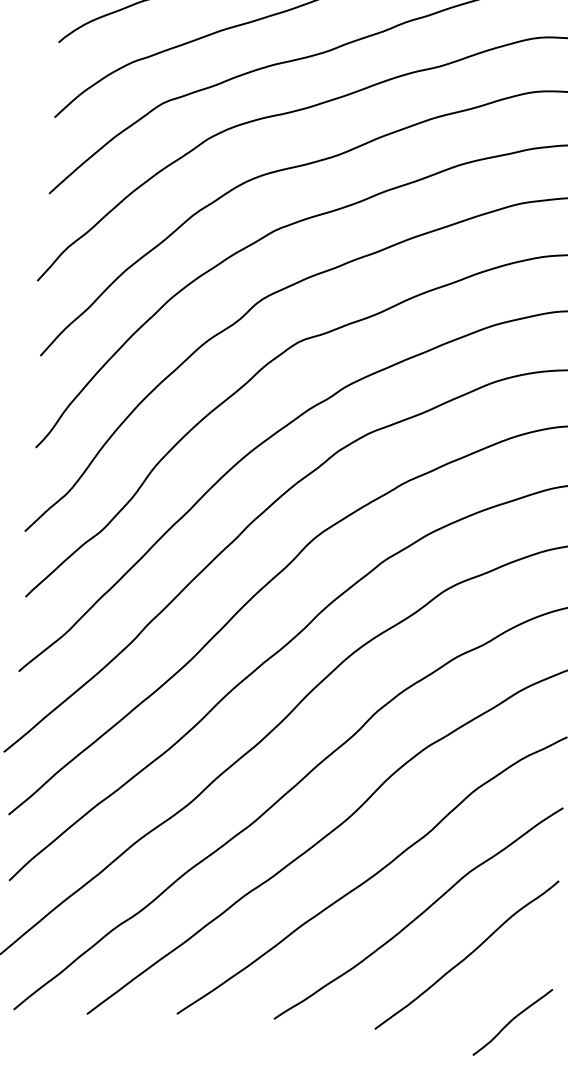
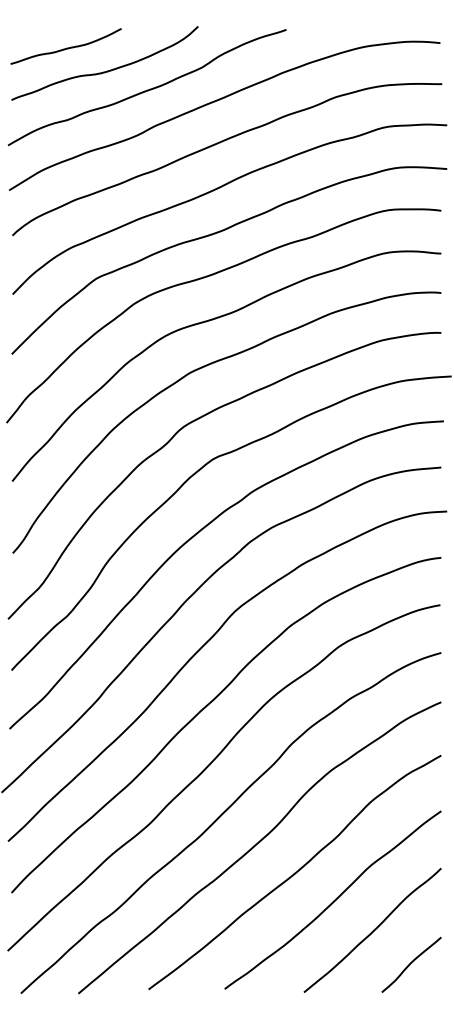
curve: (512, 1020) -> (411, 963), moved

